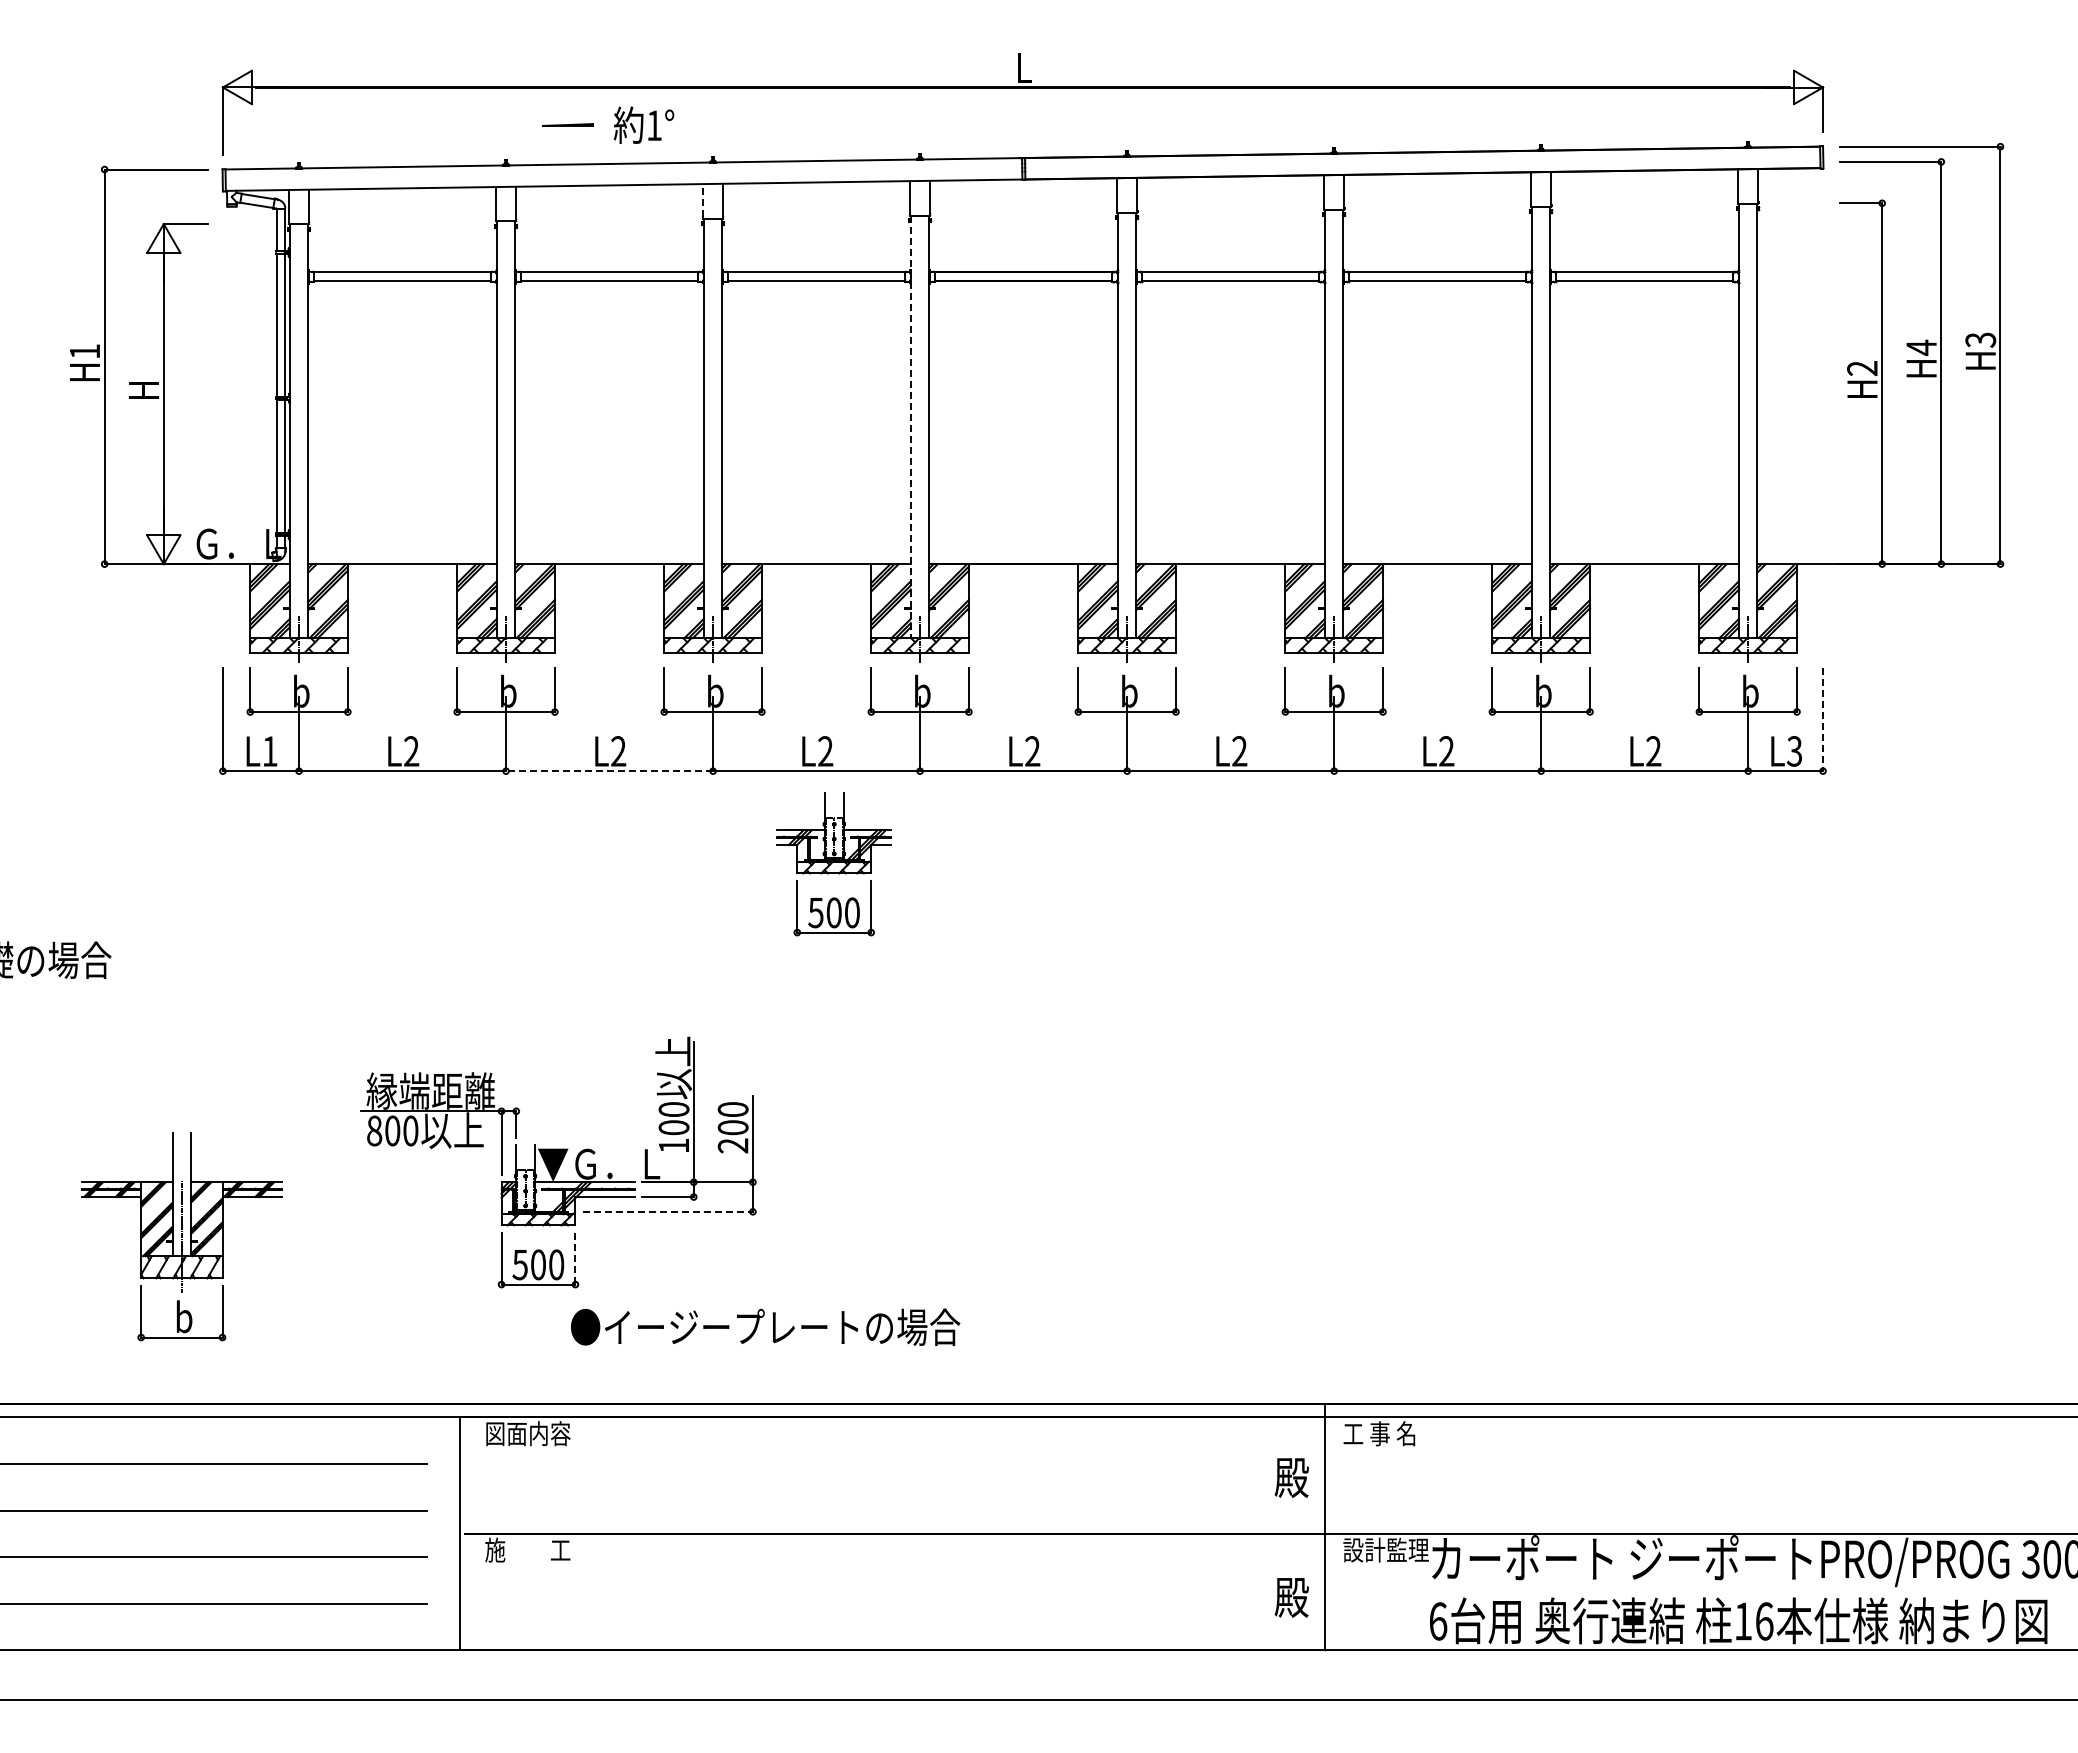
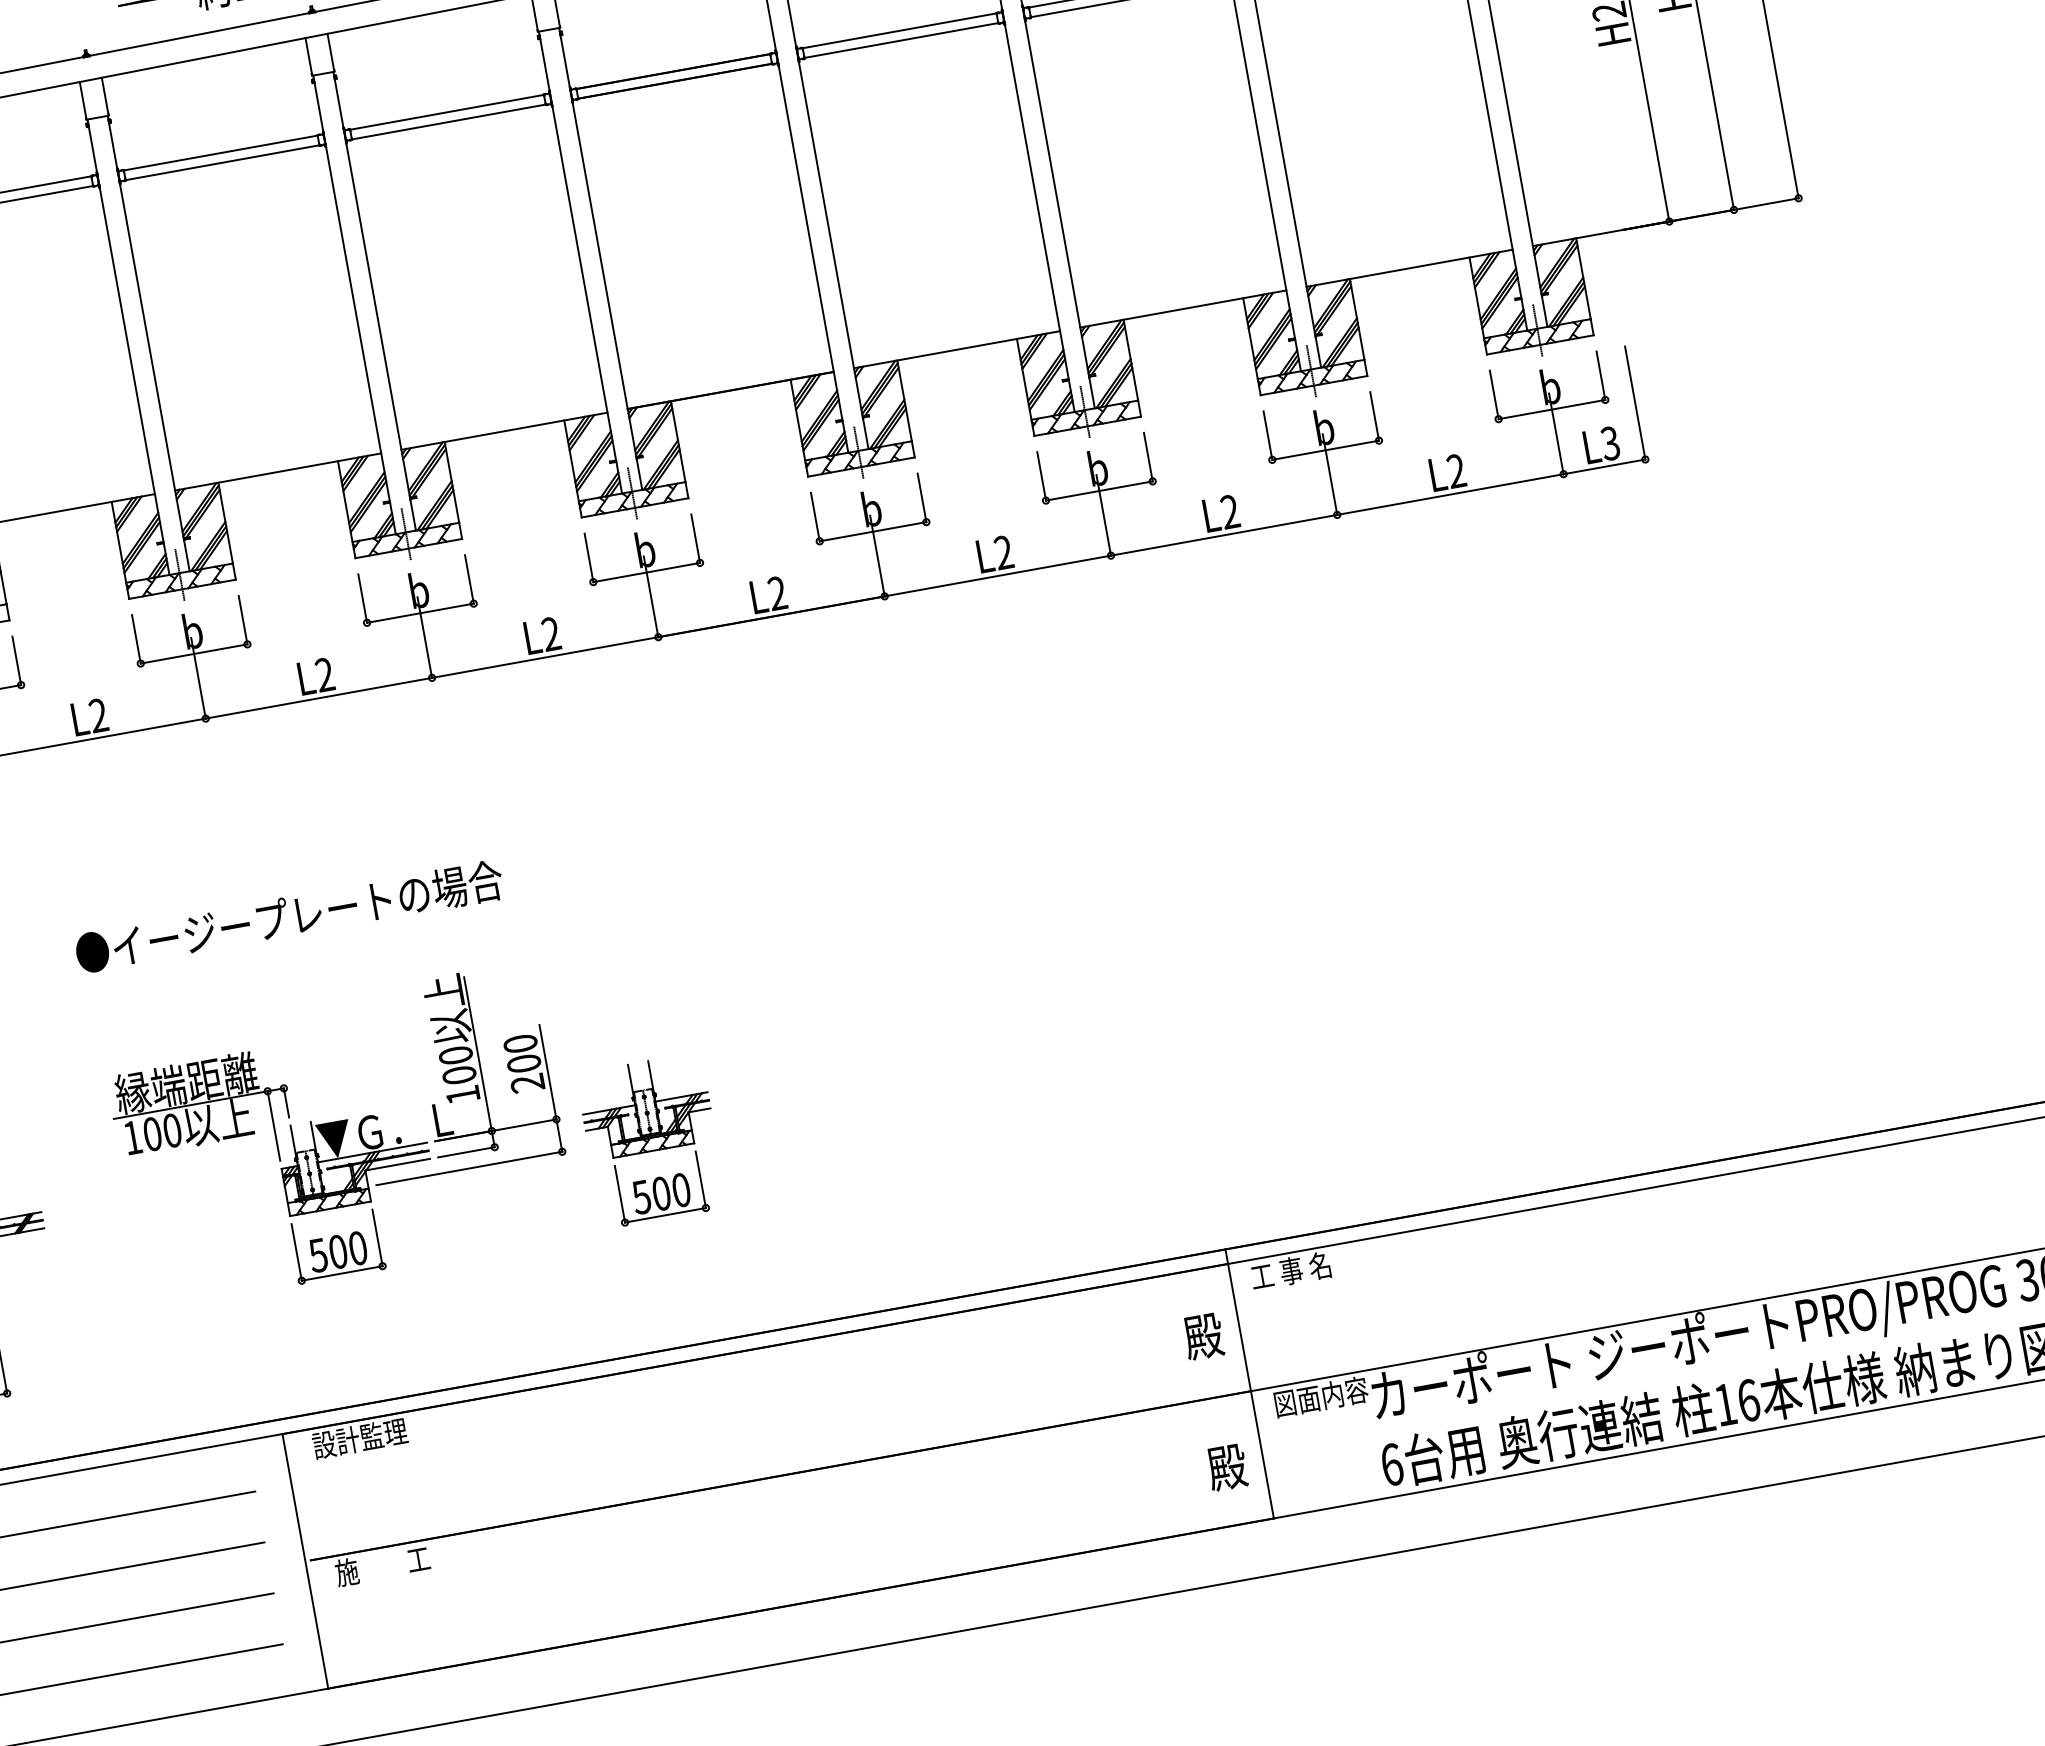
line: (702, 199) -> (308, 55), dashed -> solid
line: (910, 427) -> (580, 263), dashed -> solid
line: (1823, 719) -> (1635, 402), dashed -> solid
line: (609, 771) -> (318, 698), dashed -> solid
part: (833, 864) -> (651, 1141), moved
text: (374, 1130) -> (132, 1137), 800 -> 100
line: (668, 1211) -> (469, 1167), dashed -> solid
line: (575, 1258) -> (377, 1237), dashed -> solid
text: (765, 1326) -> (289, 916), moved
text: (527, 1433) -> (359, 1438), 図面内容 -> 設計監理
text: (1385, 1549) -> (1320, 1396), 設計監理 -> 図面内容

